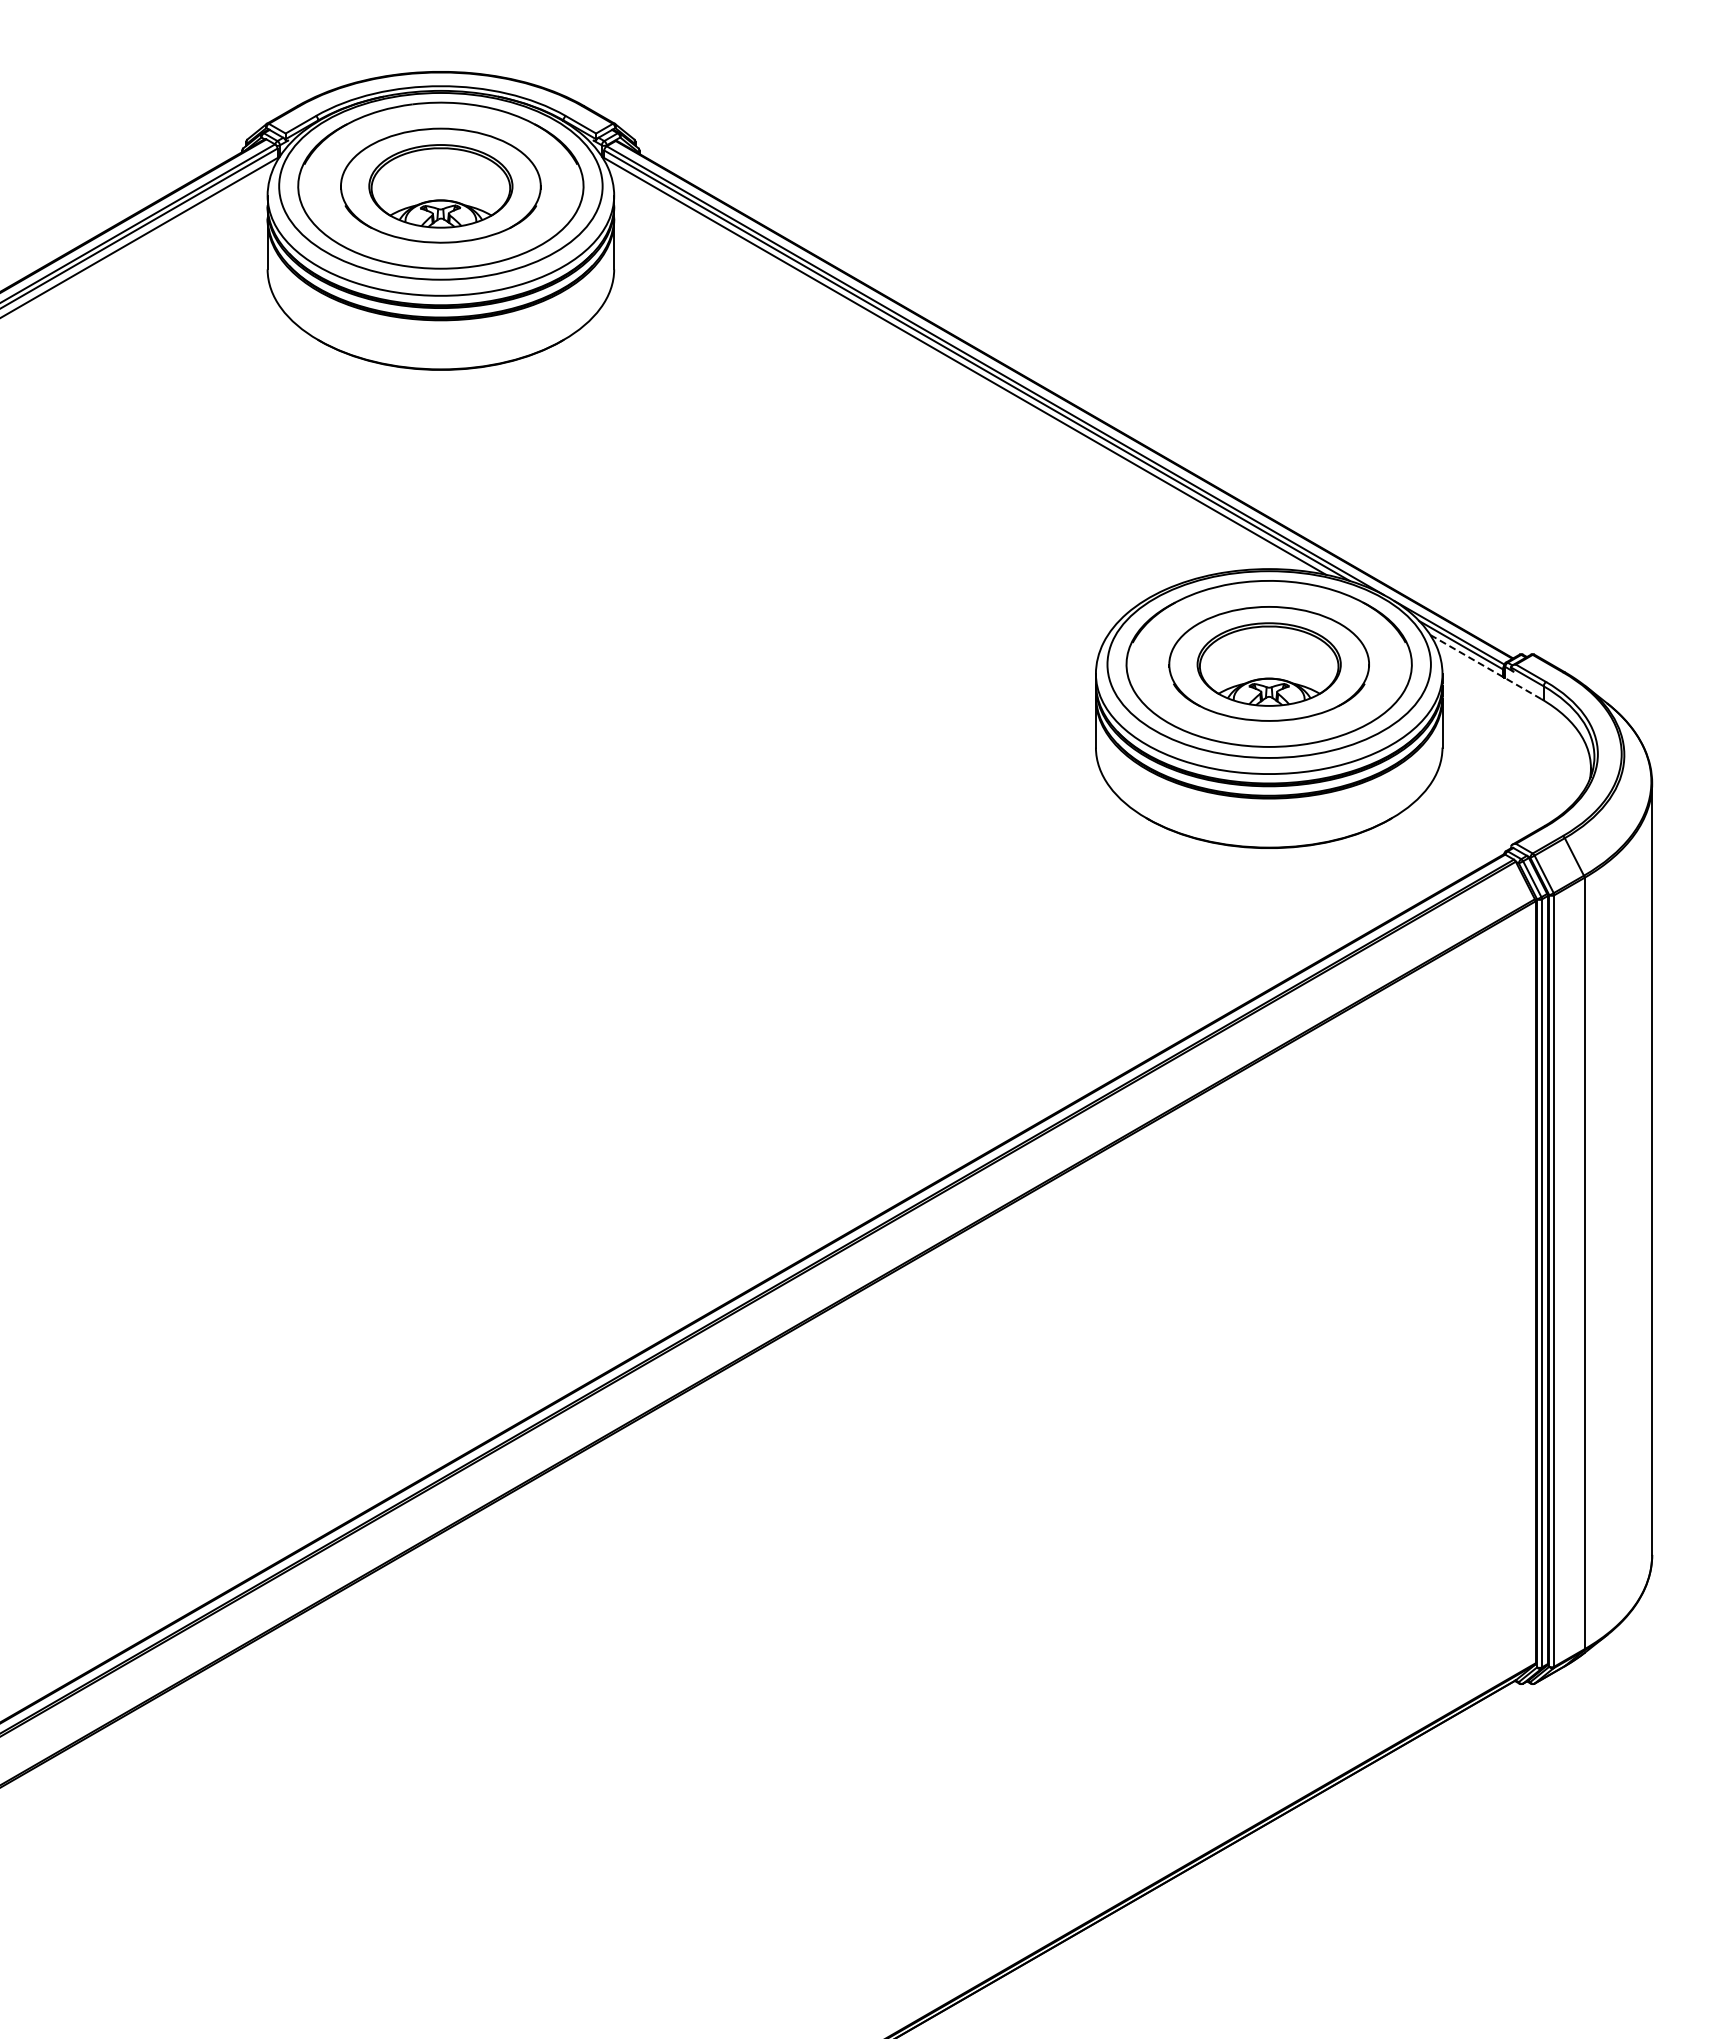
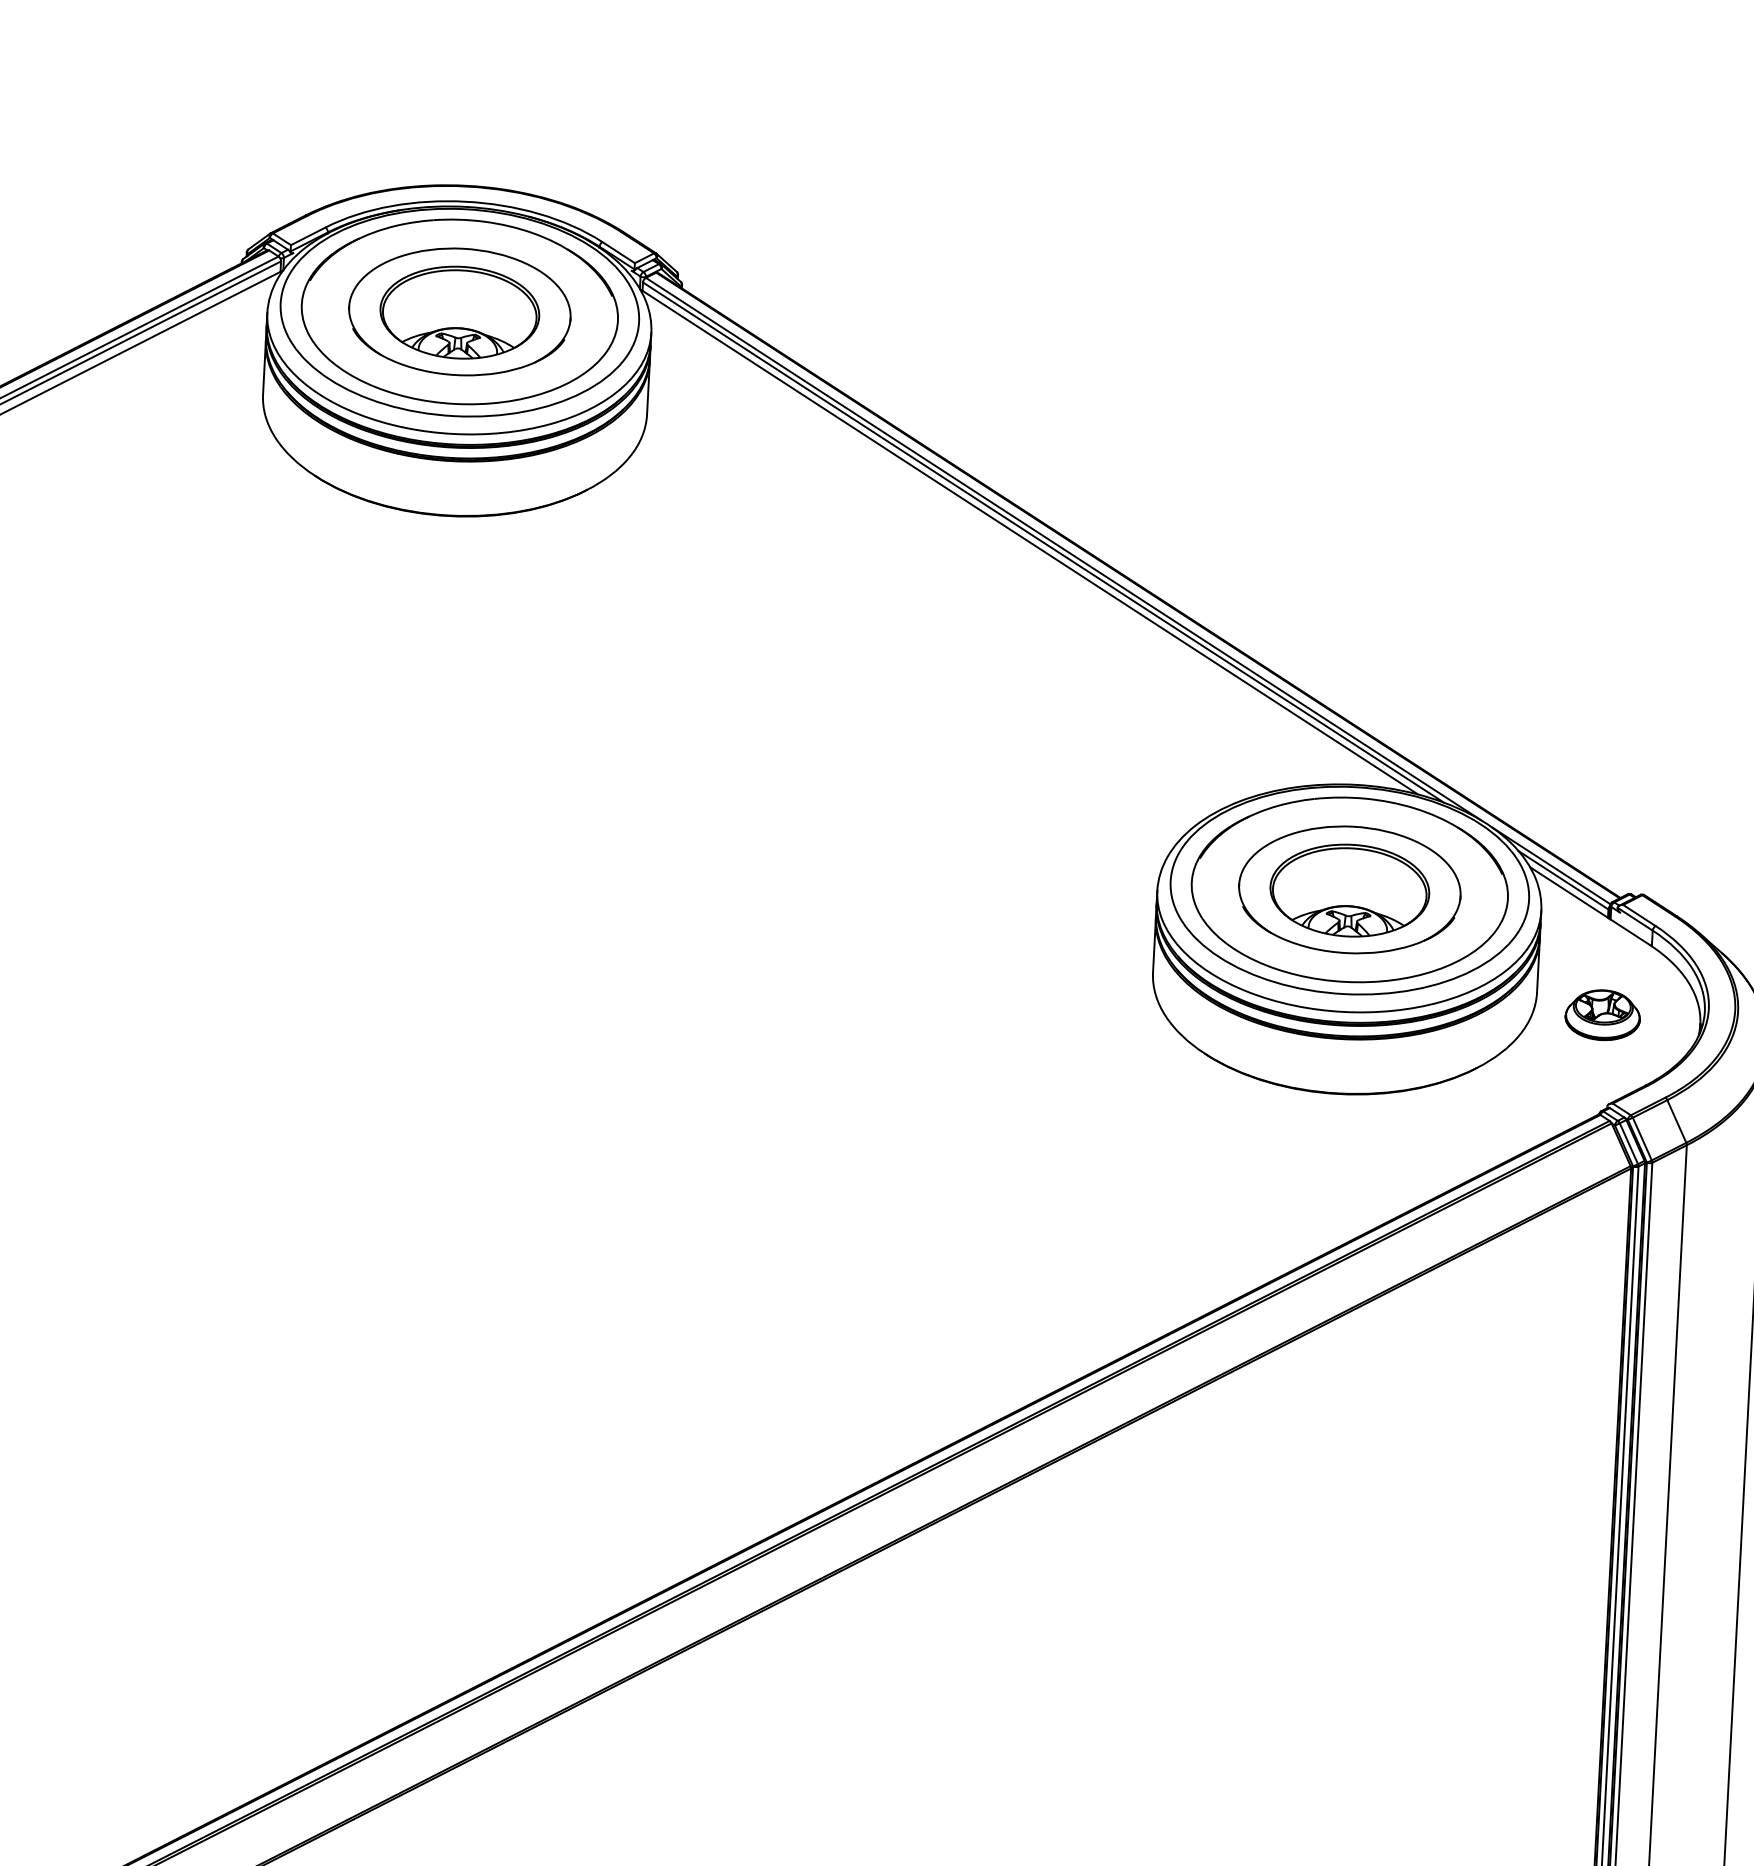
line: (1485, 667) -> (1589, 906), dashed -> solid
part: (1502, 764) -> (1602, 1014), added

